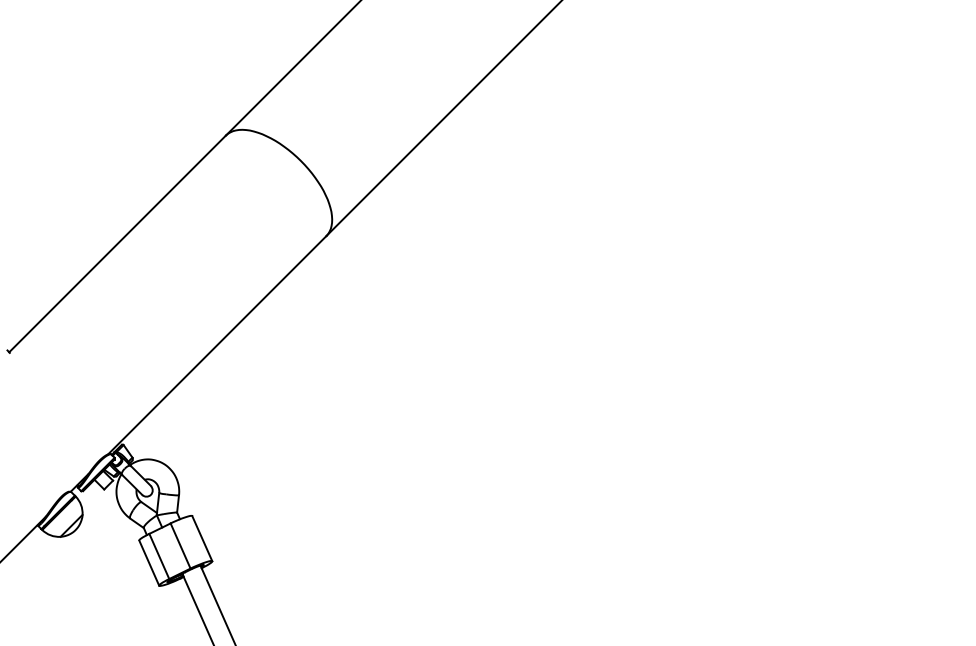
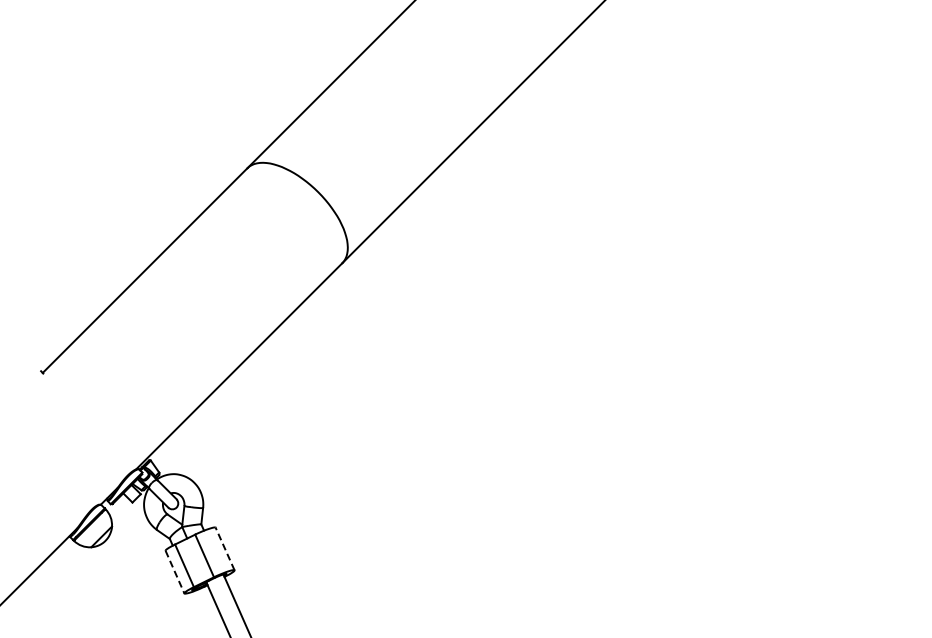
line: (201, 538) -> (224, 548), solid -> dashed
line: (149, 563) -> (175, 572), solid -> dashed

